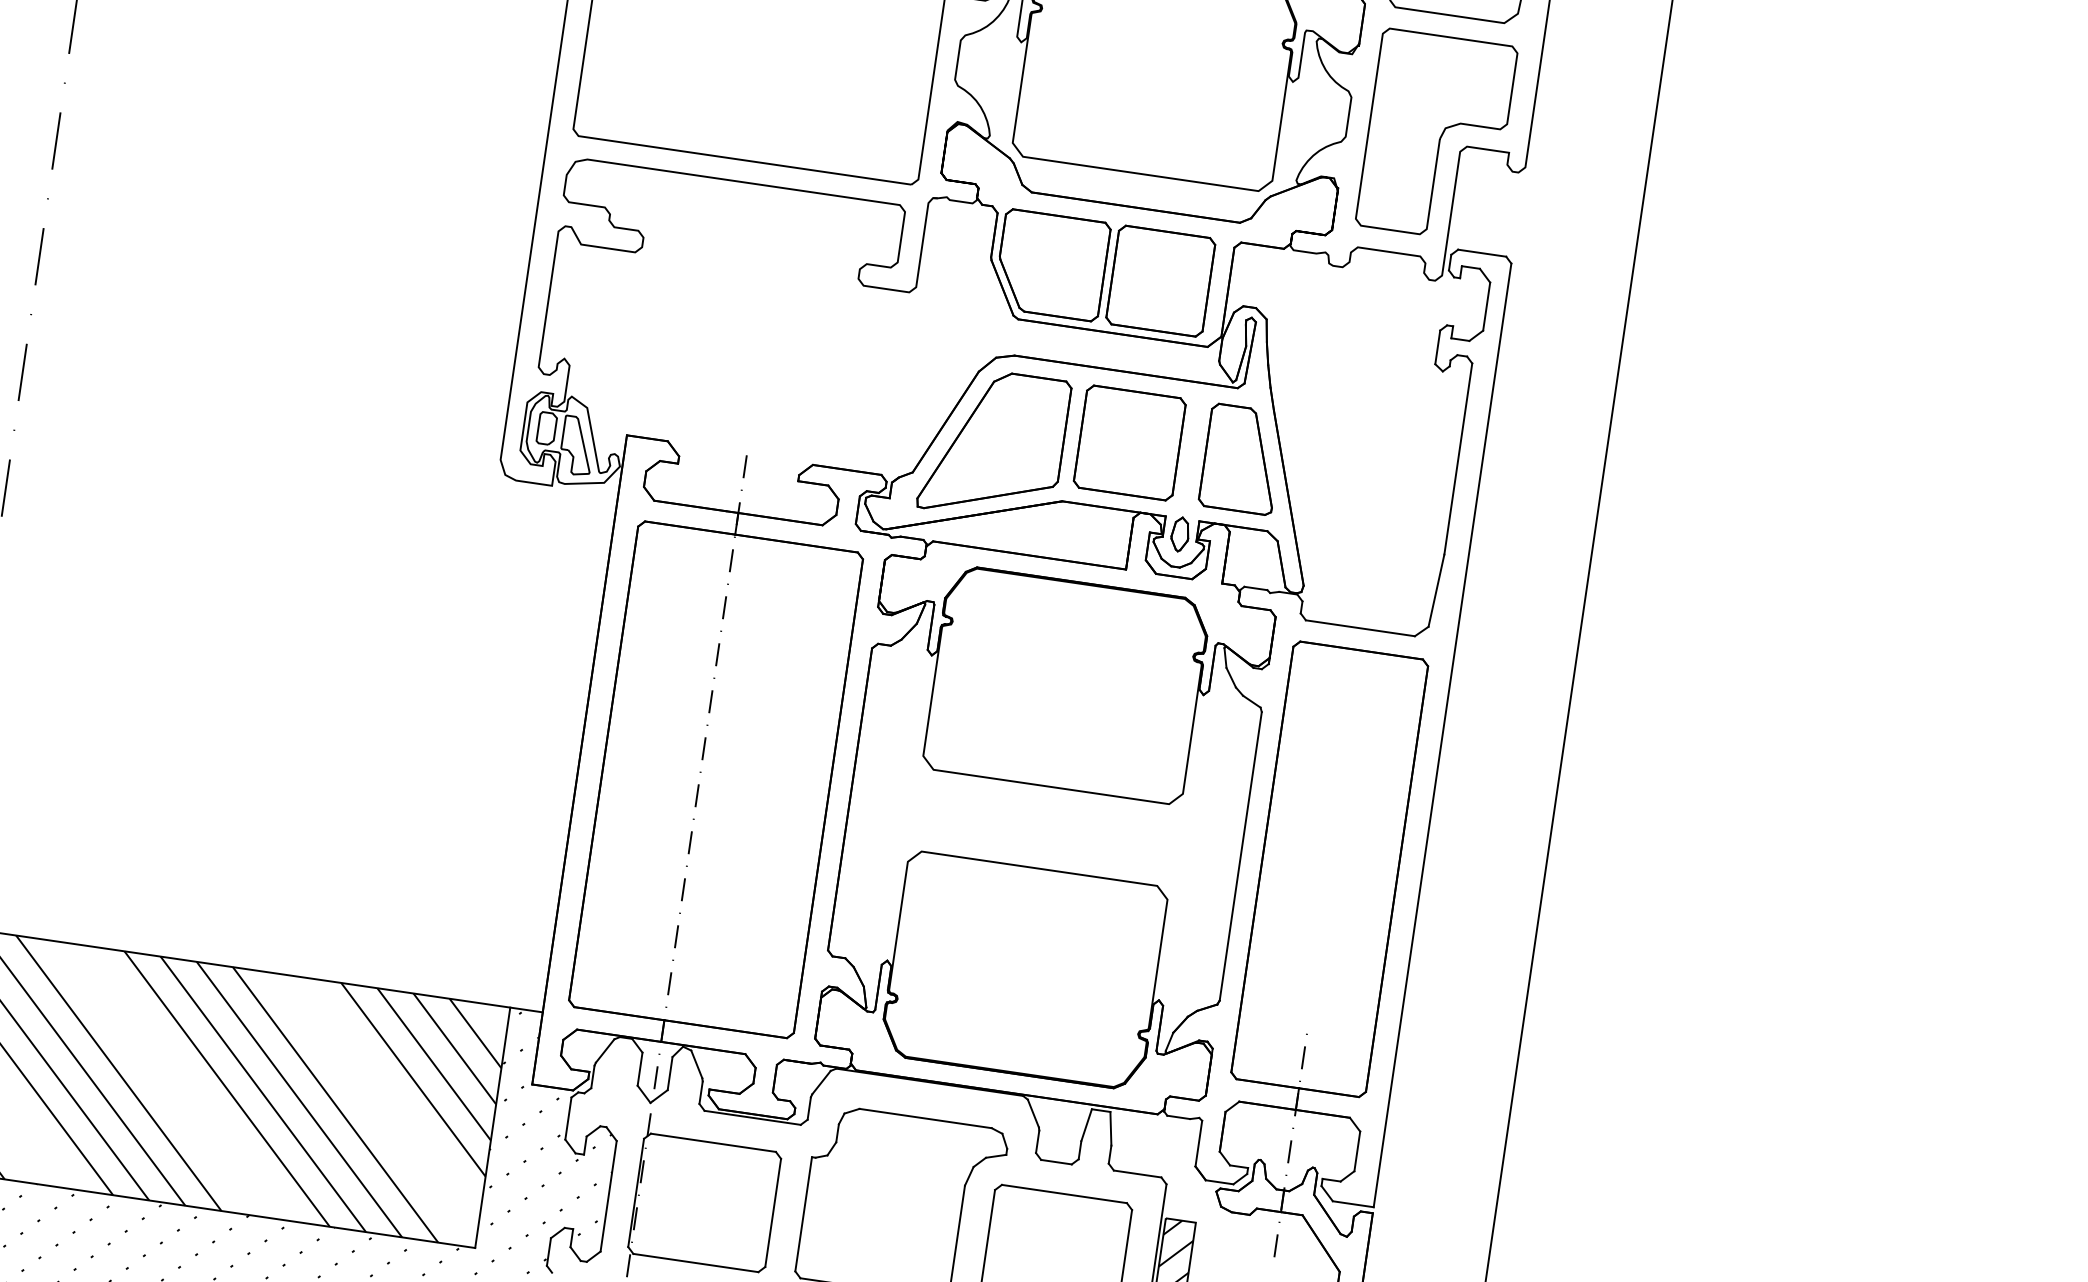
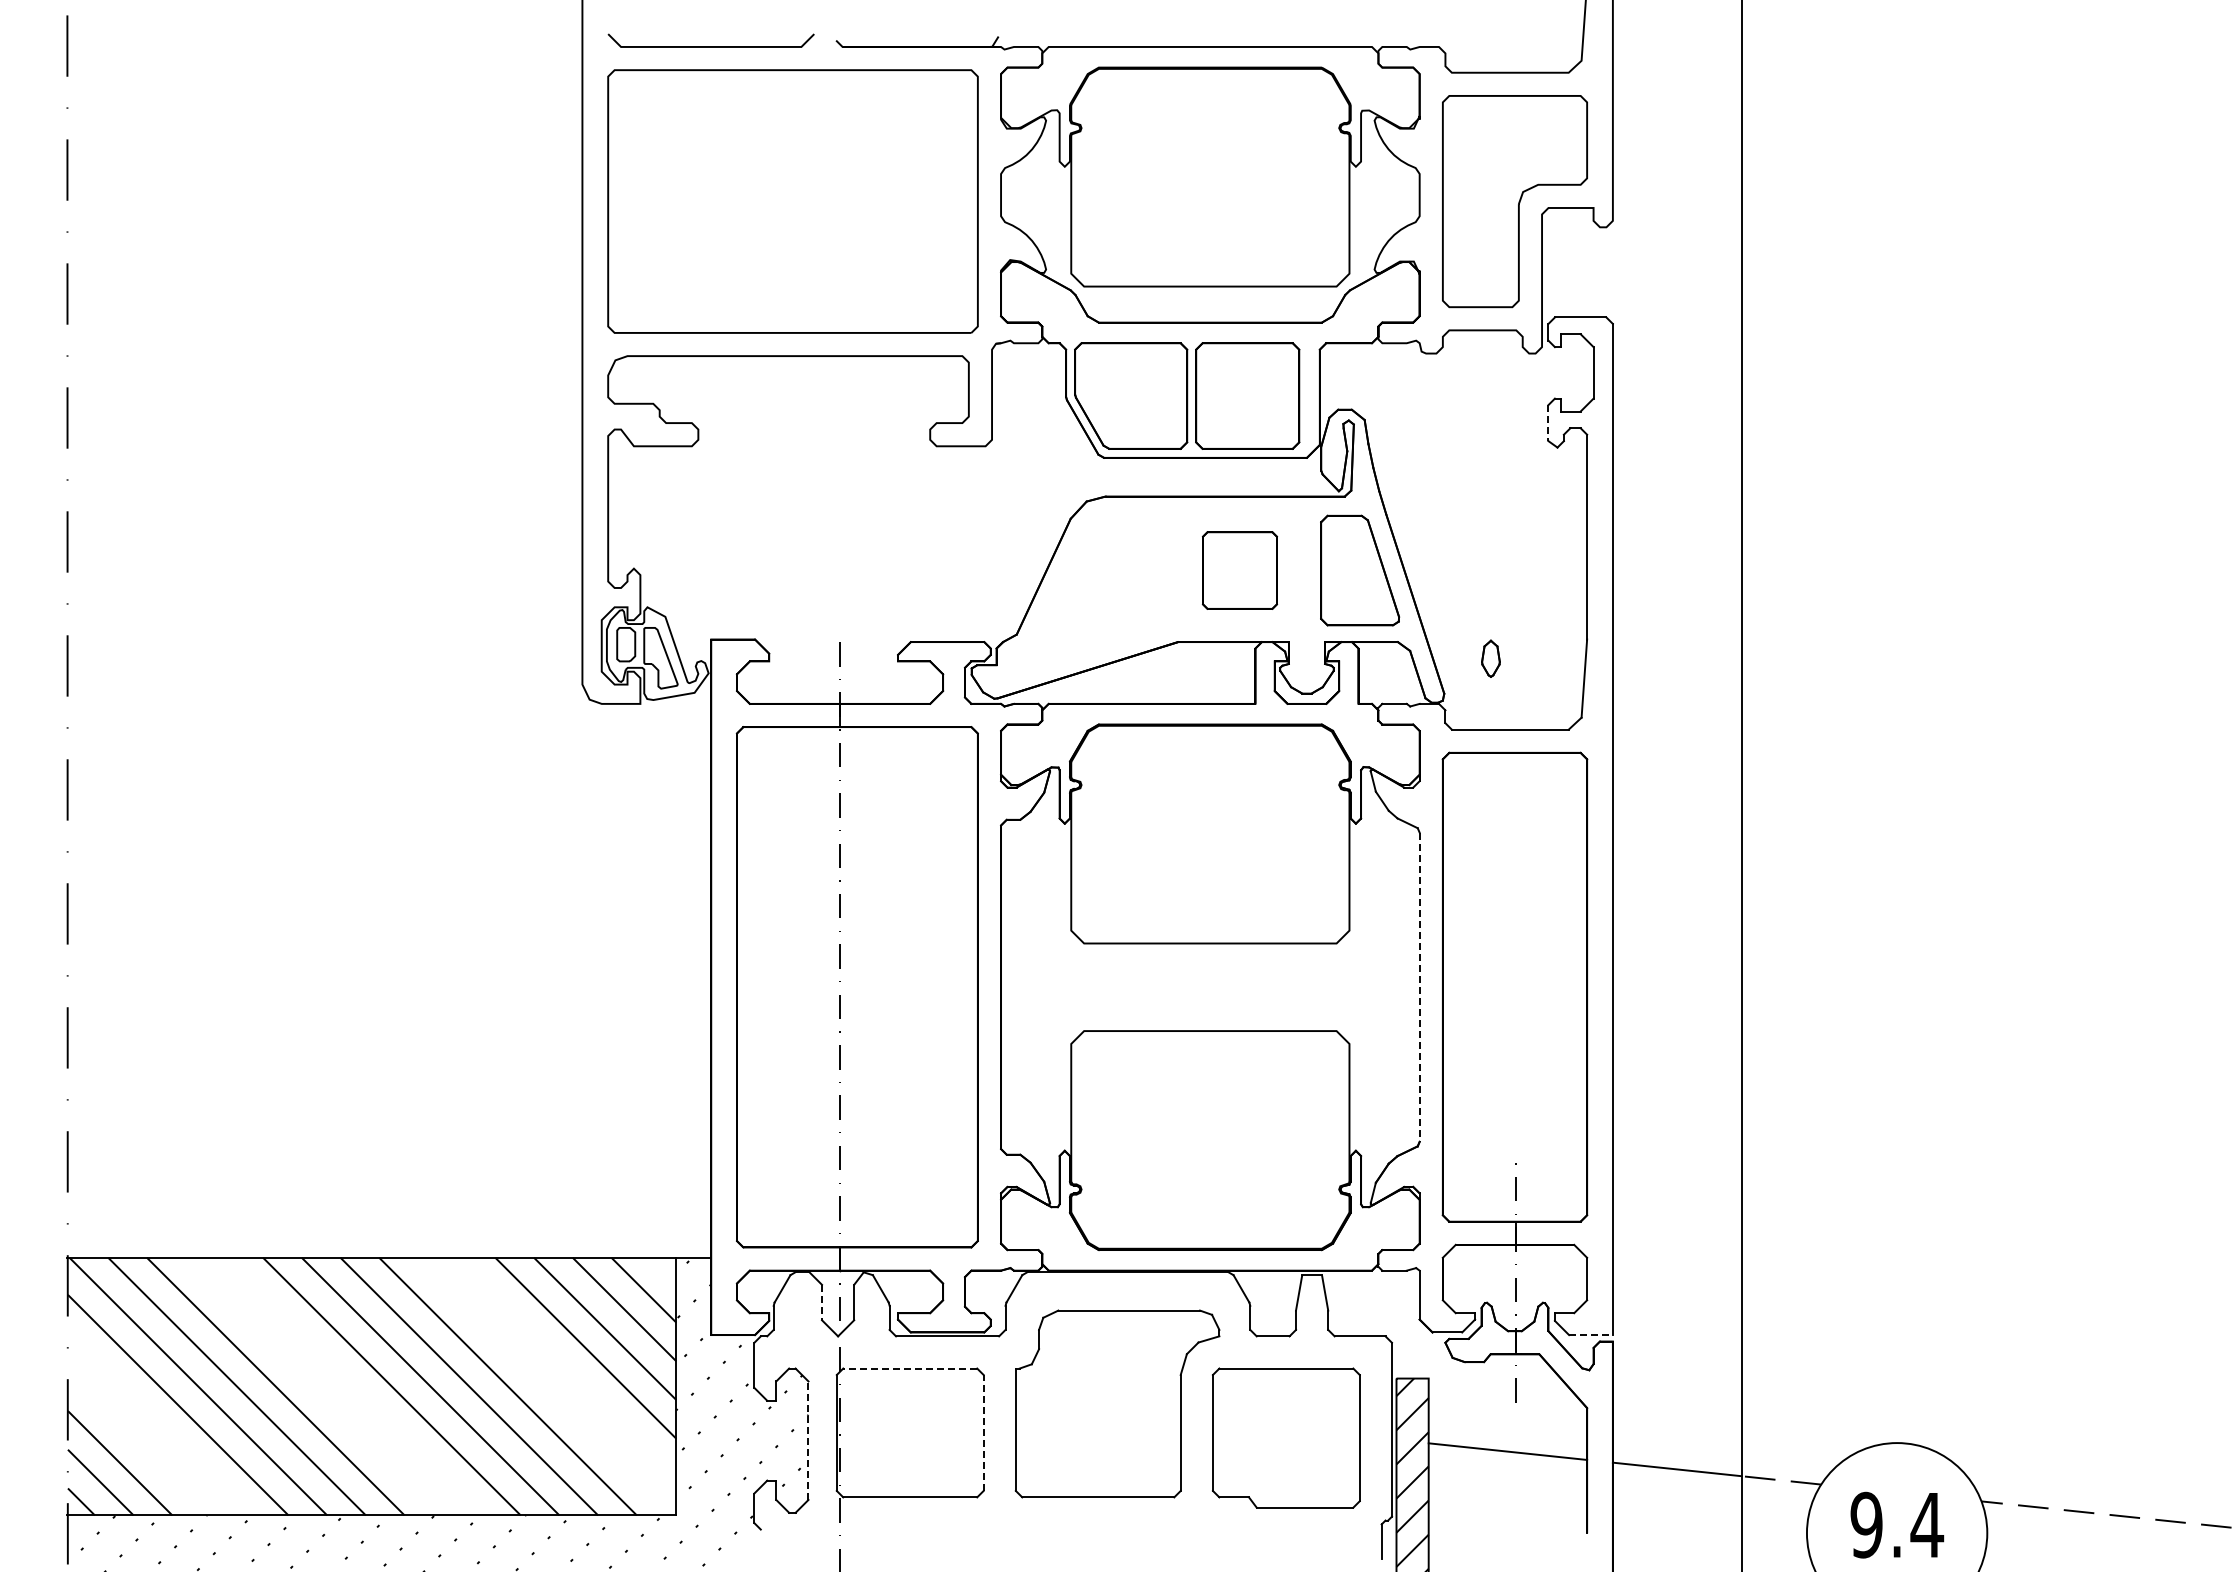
line: (1437, 347) -> (1548, 423), solid -> dashed
part: (1129, 442) -> (1239, 570), size x0.7
part: (993, 444) -> (1097, 592), removed
part: (1179, 534) -> (1490, 658), moved
line: (1240, 856) -> (1419, 987), solid -> dashed
line: (640, 1069) -> (822, 1302), solid -> dashed
line: (713, 1142) -> (910, 1368), solid -> dashed
line: (608, 1196) -> (808, 1440), solid -> dashed
line: (1352, 1204) -> (1590, 1335), solid -> dashed
line: (773, 1212) -> (983, 1432), solid -> dashed

